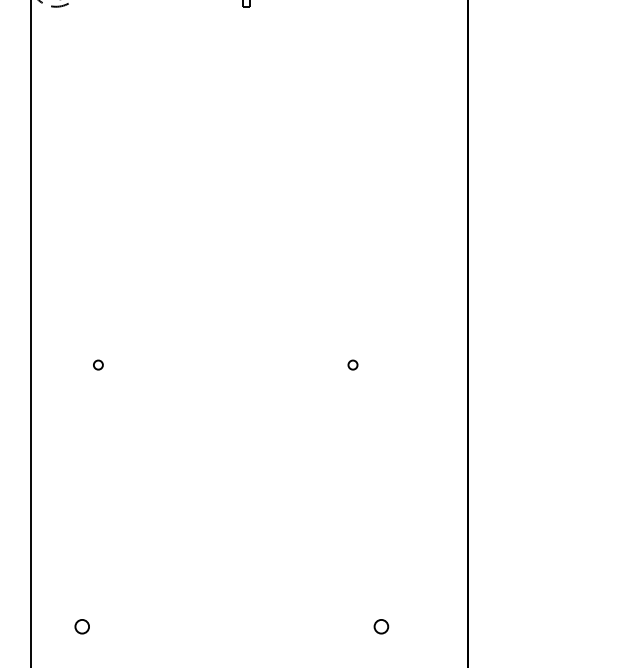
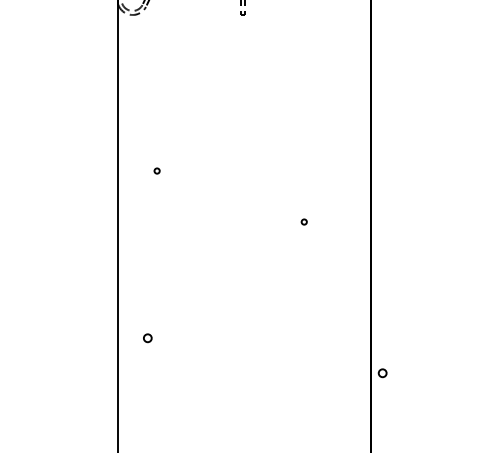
circle: (97, 364) -> (156, 170), moved
circle: (81, 627) -> (147, 338), moved
circle: (381, 627) -> (382, 373), moved

